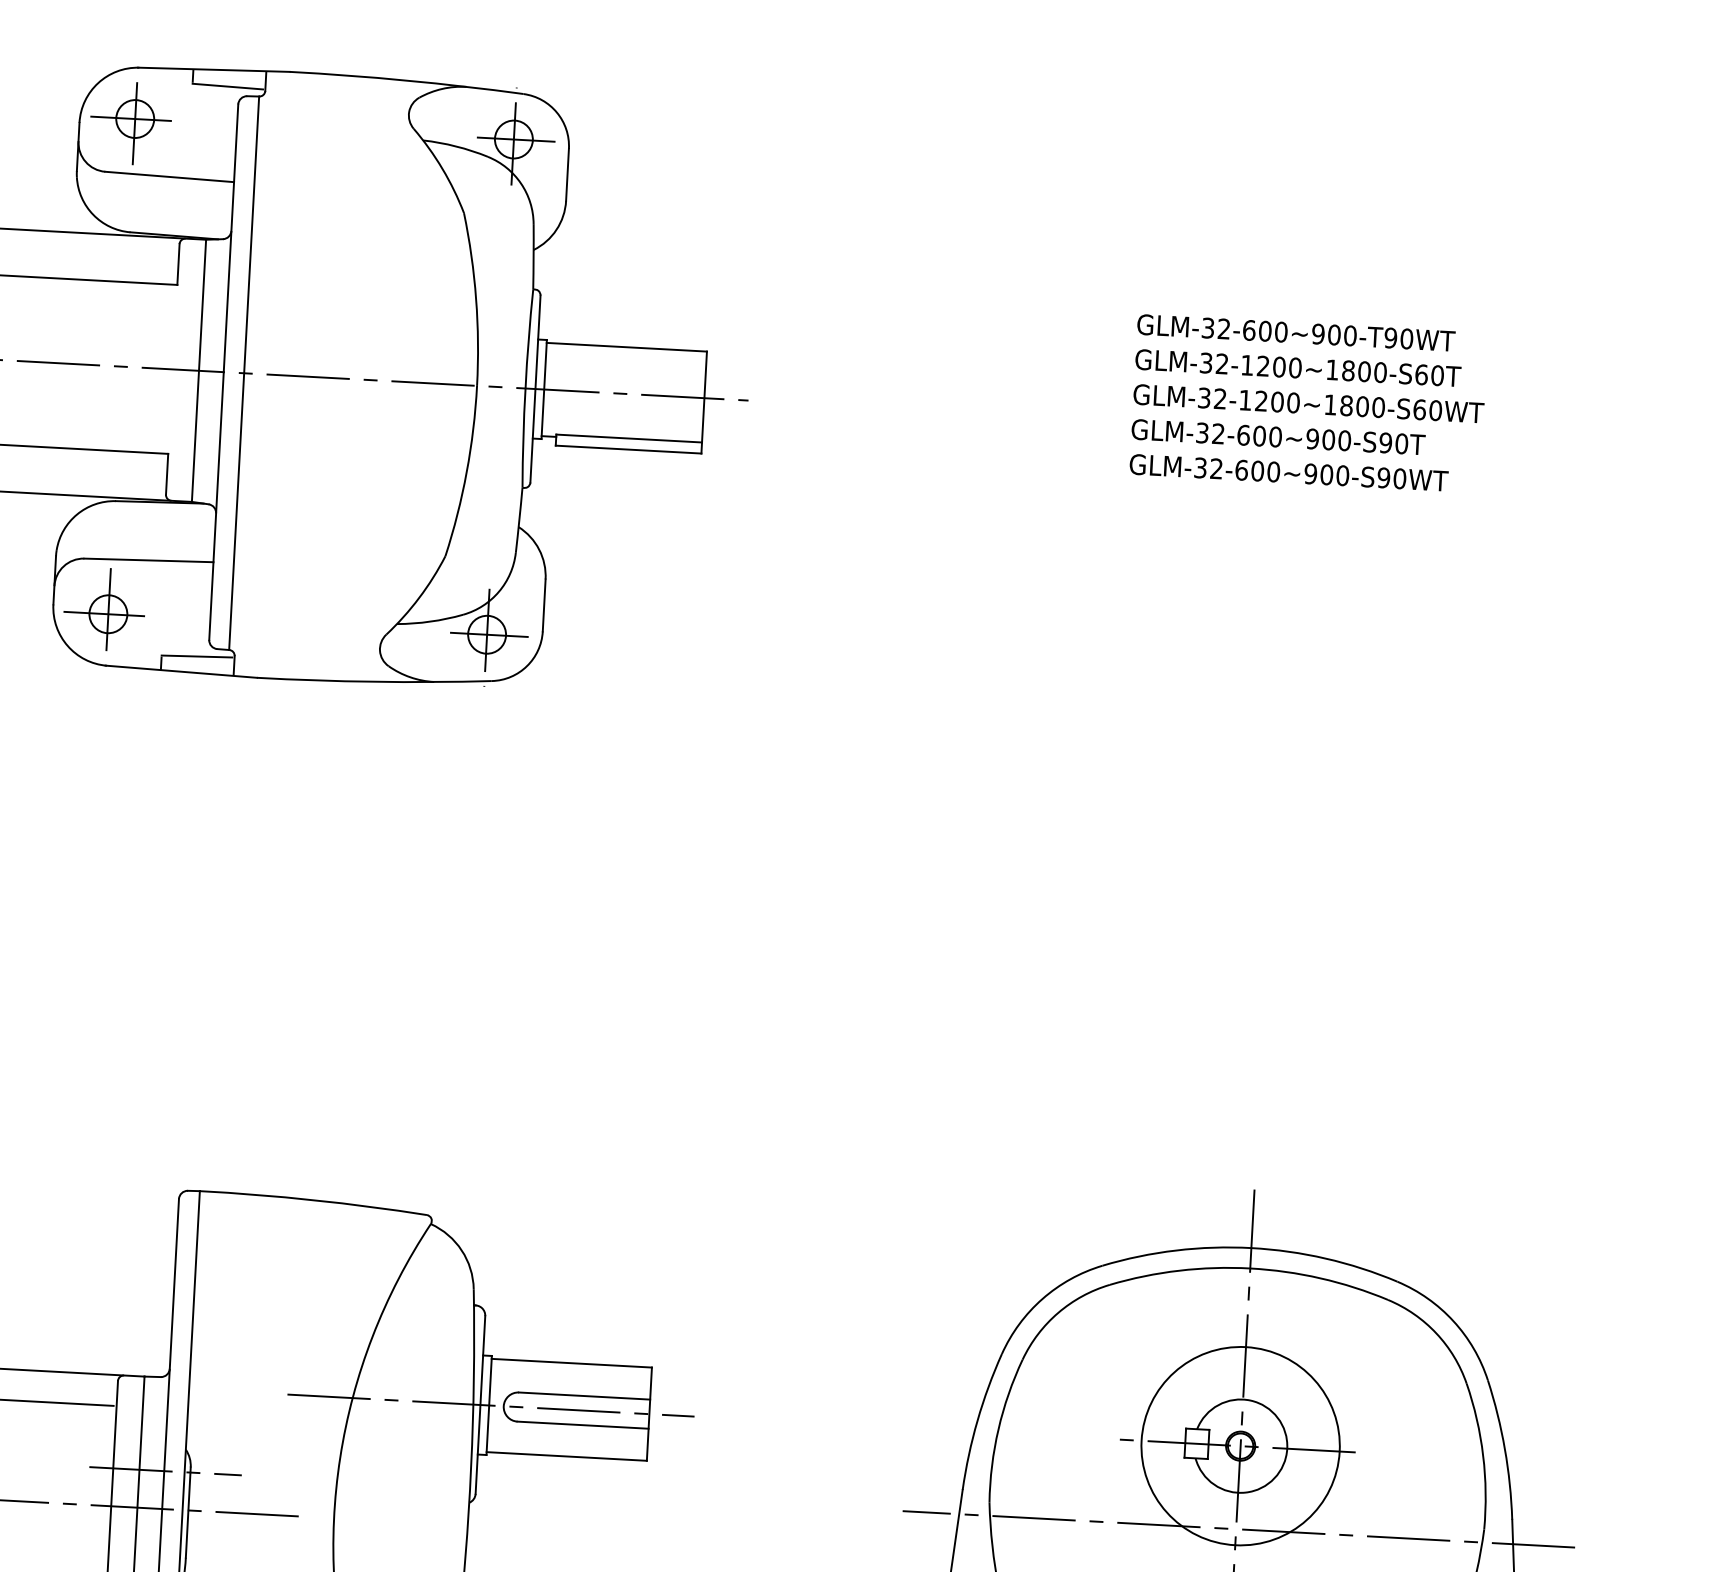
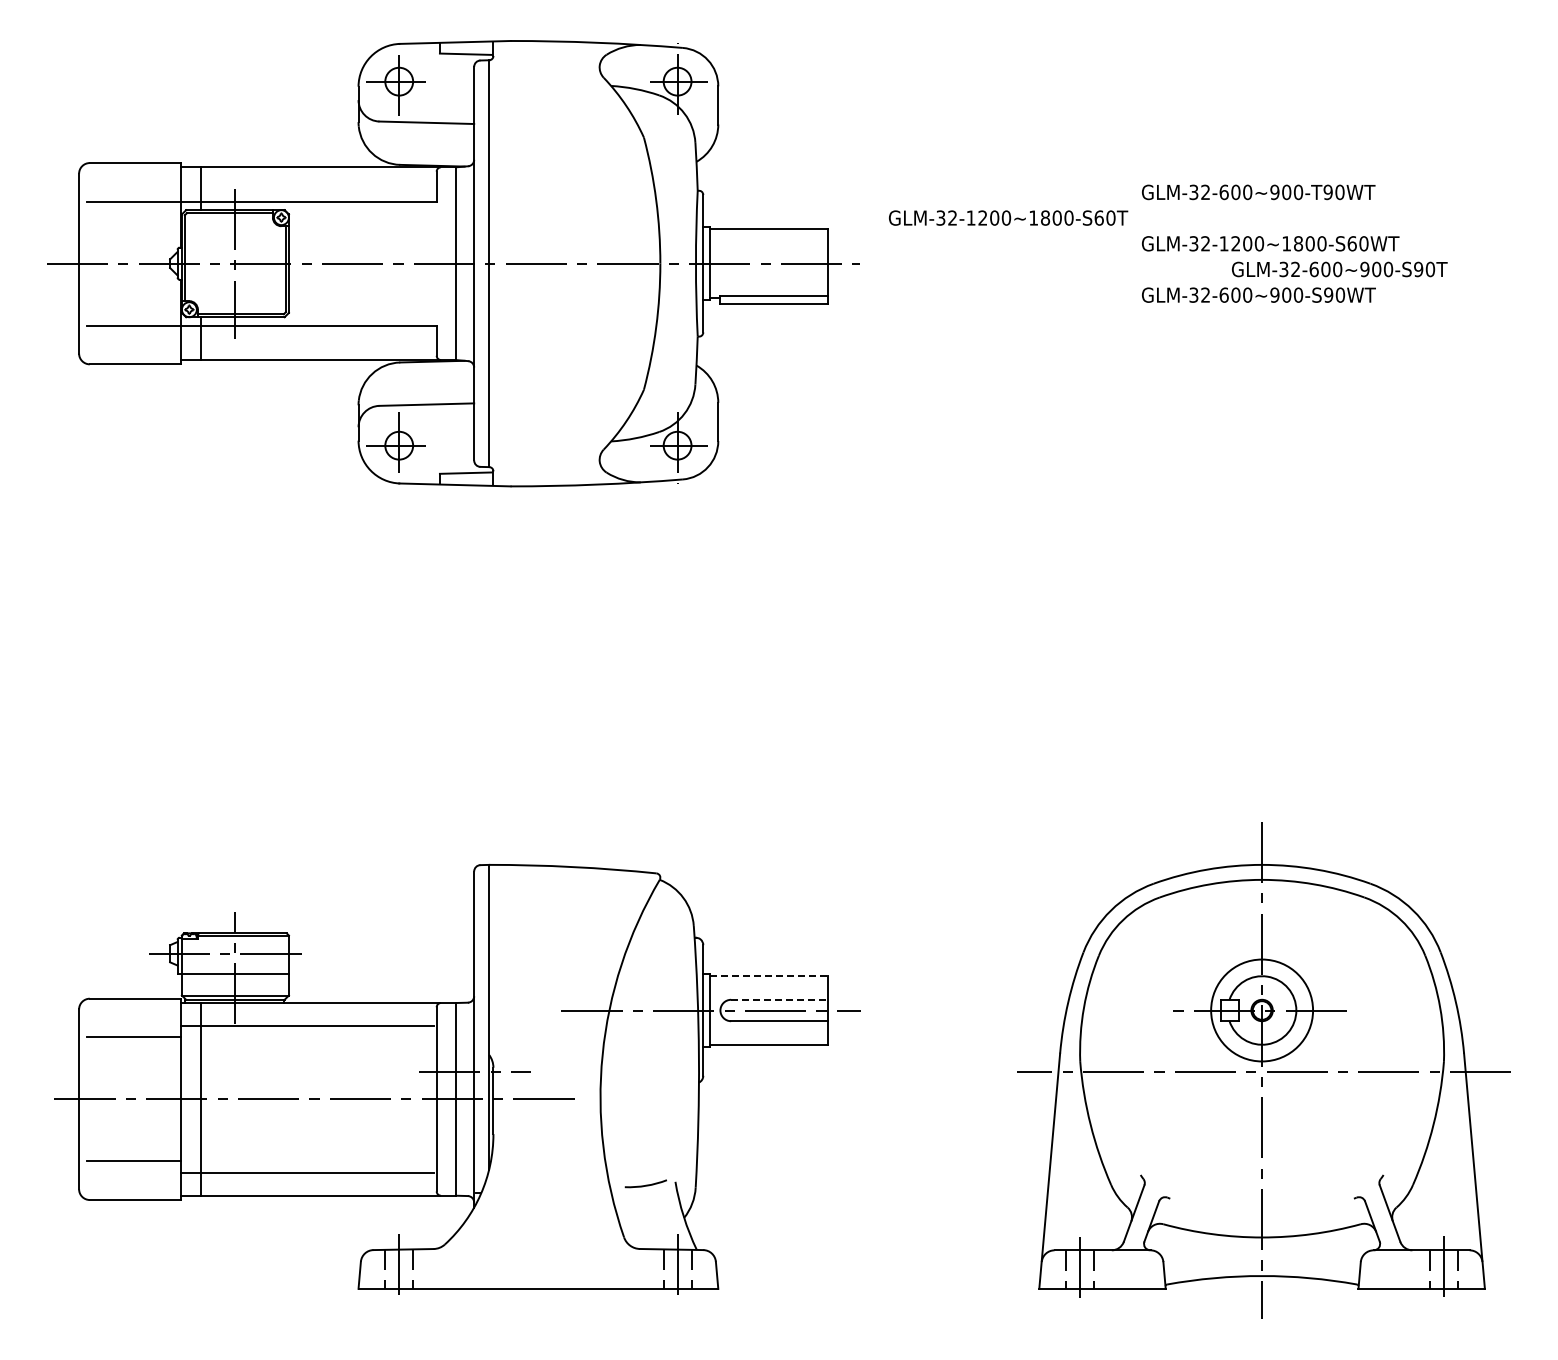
text: (1298, 367) -> (1008, 217), moved
text: (1278, 437) -> (1339, 269), moved
line: (571, 1363) -> (768, 976), solid -> dashed
line: (584, 1395) -> (779, 999), solid -> dashed
circle: (1239, 1446) -> (1261, 1010), size x0.7

